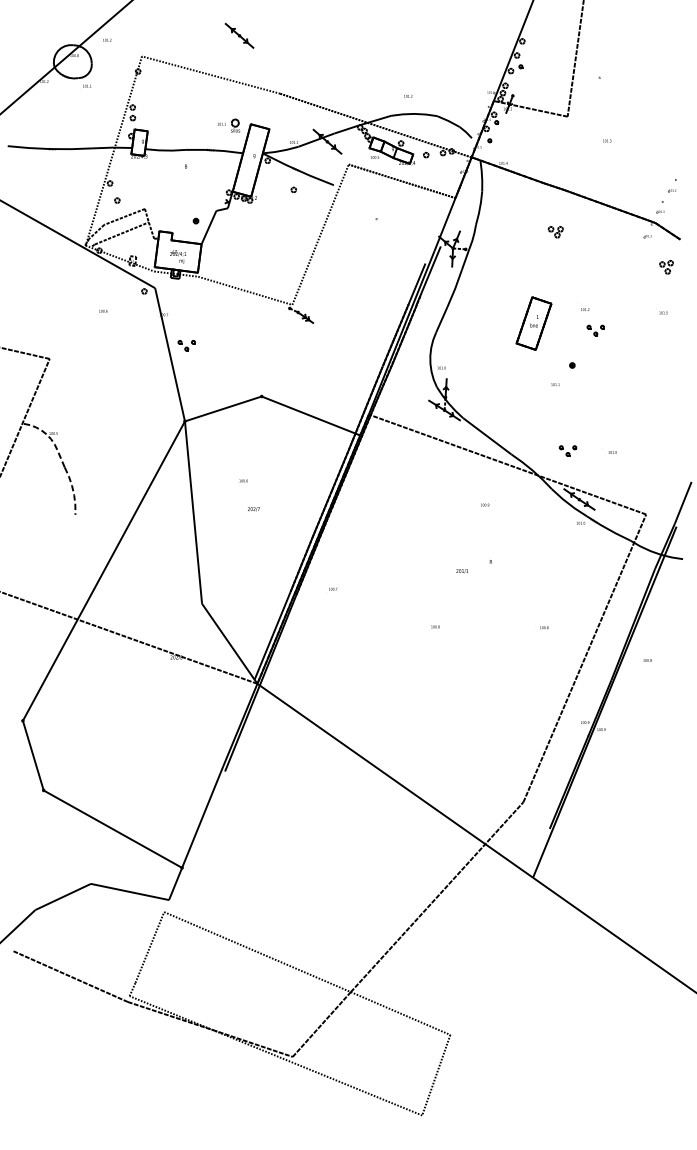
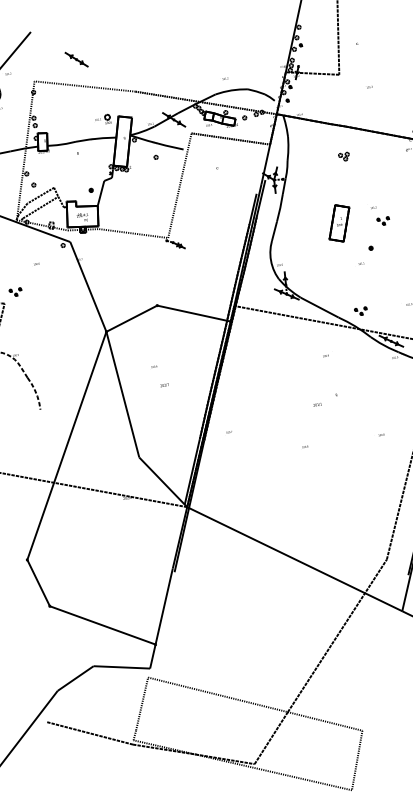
part: (239, 35) -> (76, 59), moved
part: (186, 345) -> (15, 292), moved
part: (567, 450) -> (360, 311), moved

